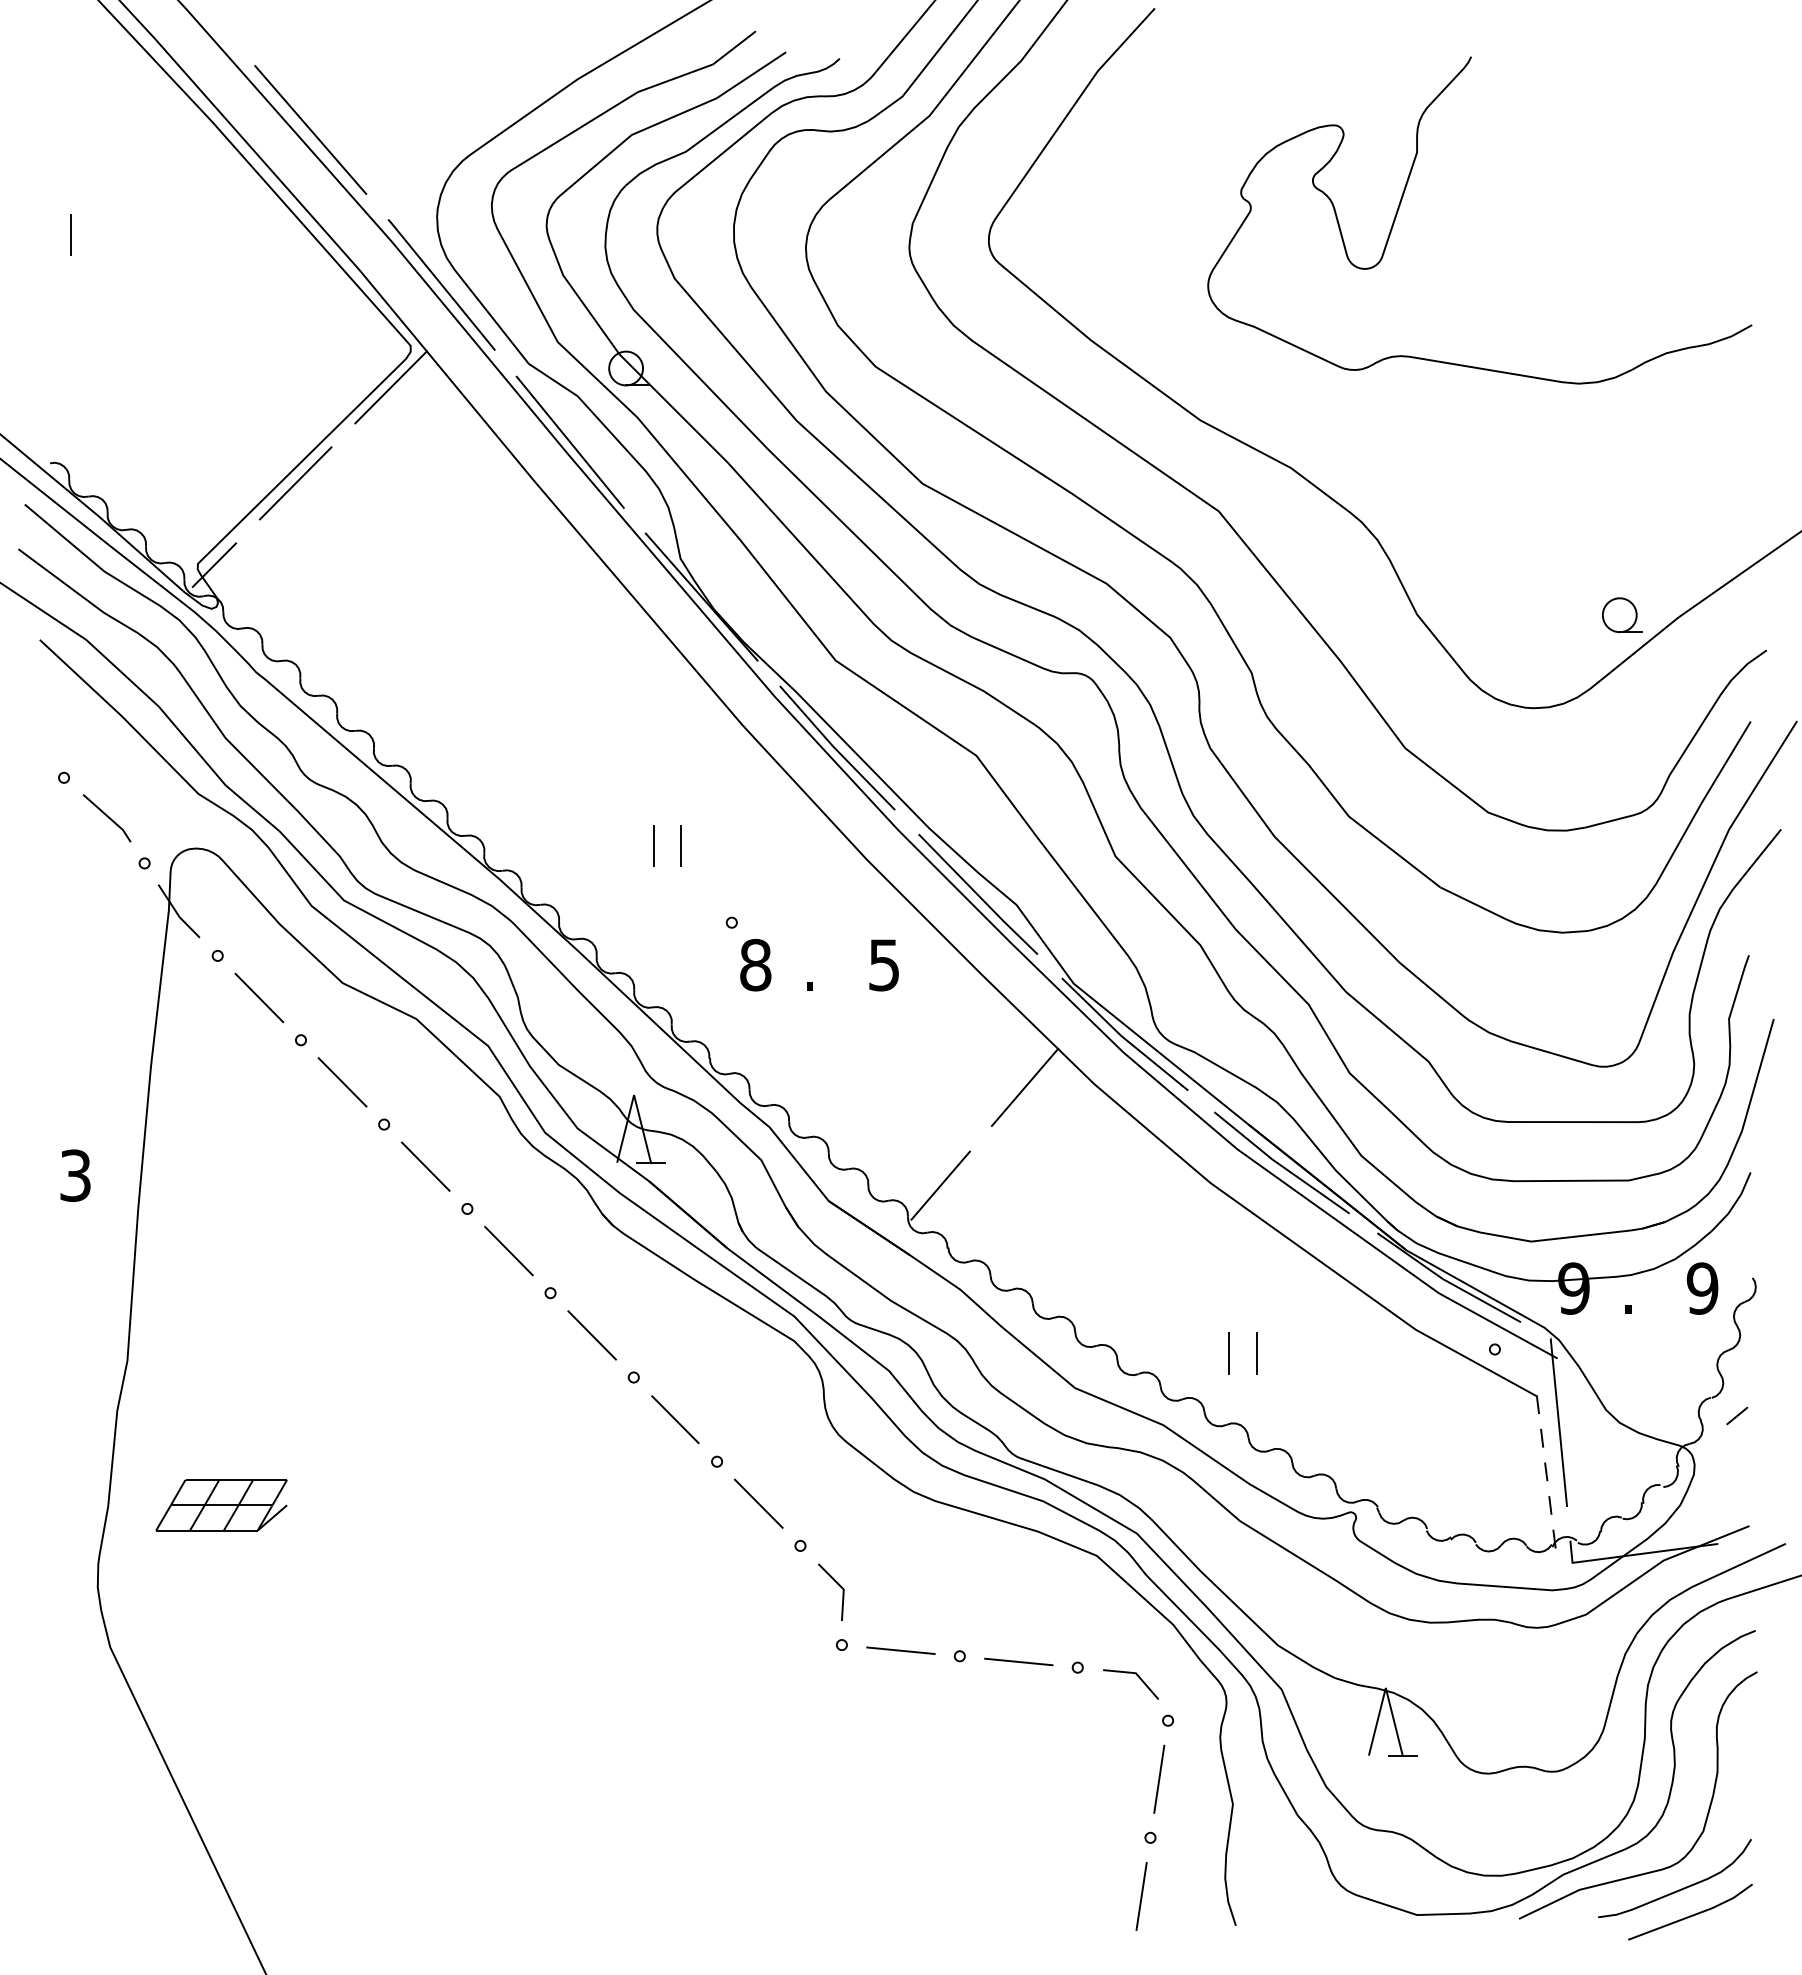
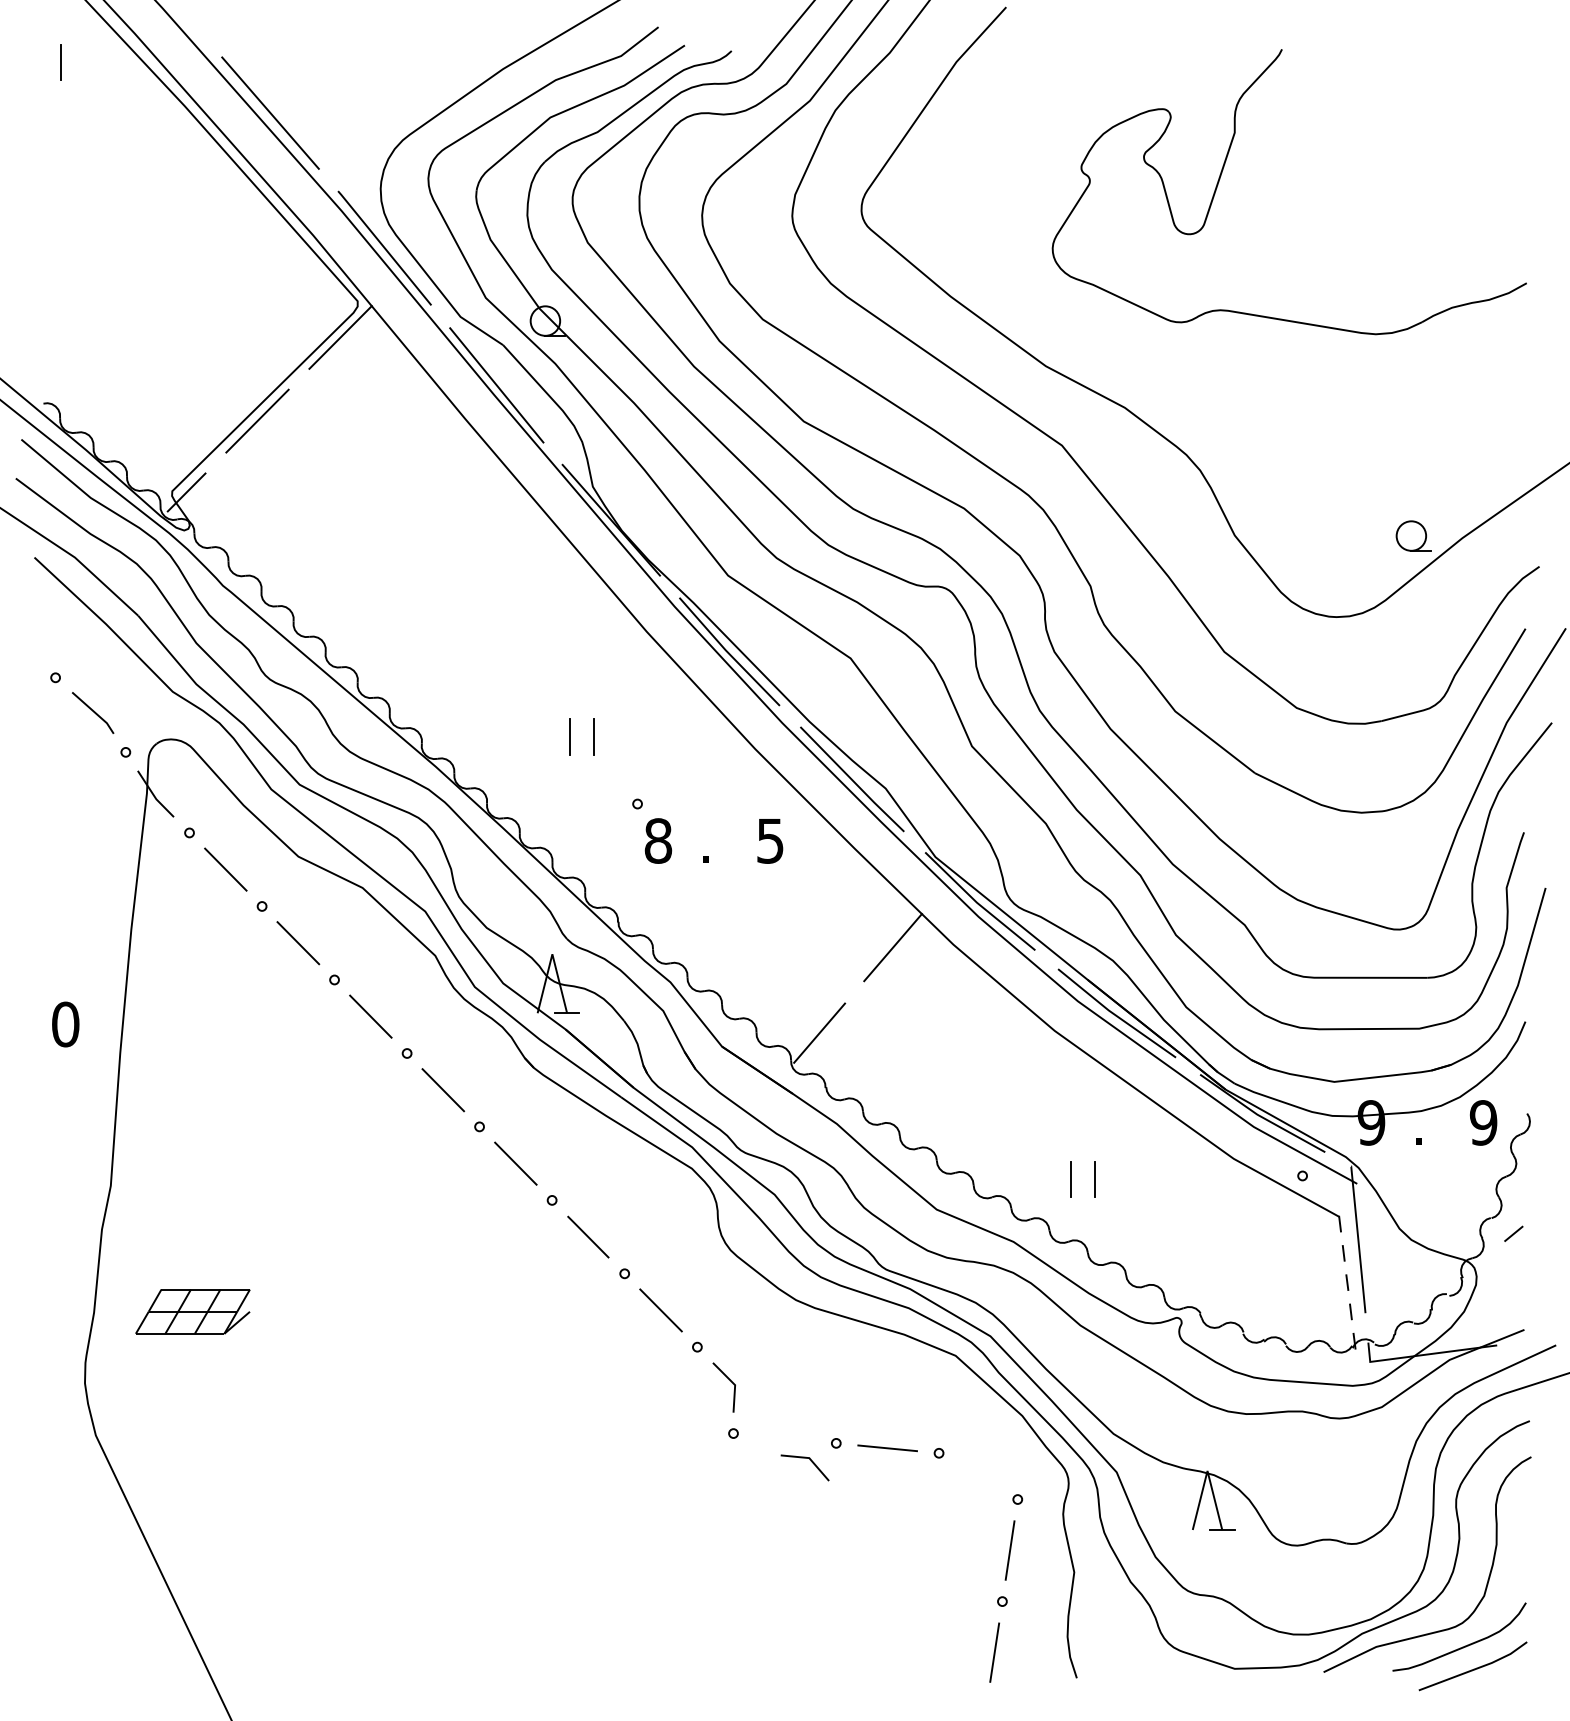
line: (70, 234) -> (61, 62), moved
text: (75, 1175) -> (65, 1024), 3 -> 0
line: (900, 1650) -> (784, 1438), removed
line: (1137, 1676) -> (810, 1460), moved

